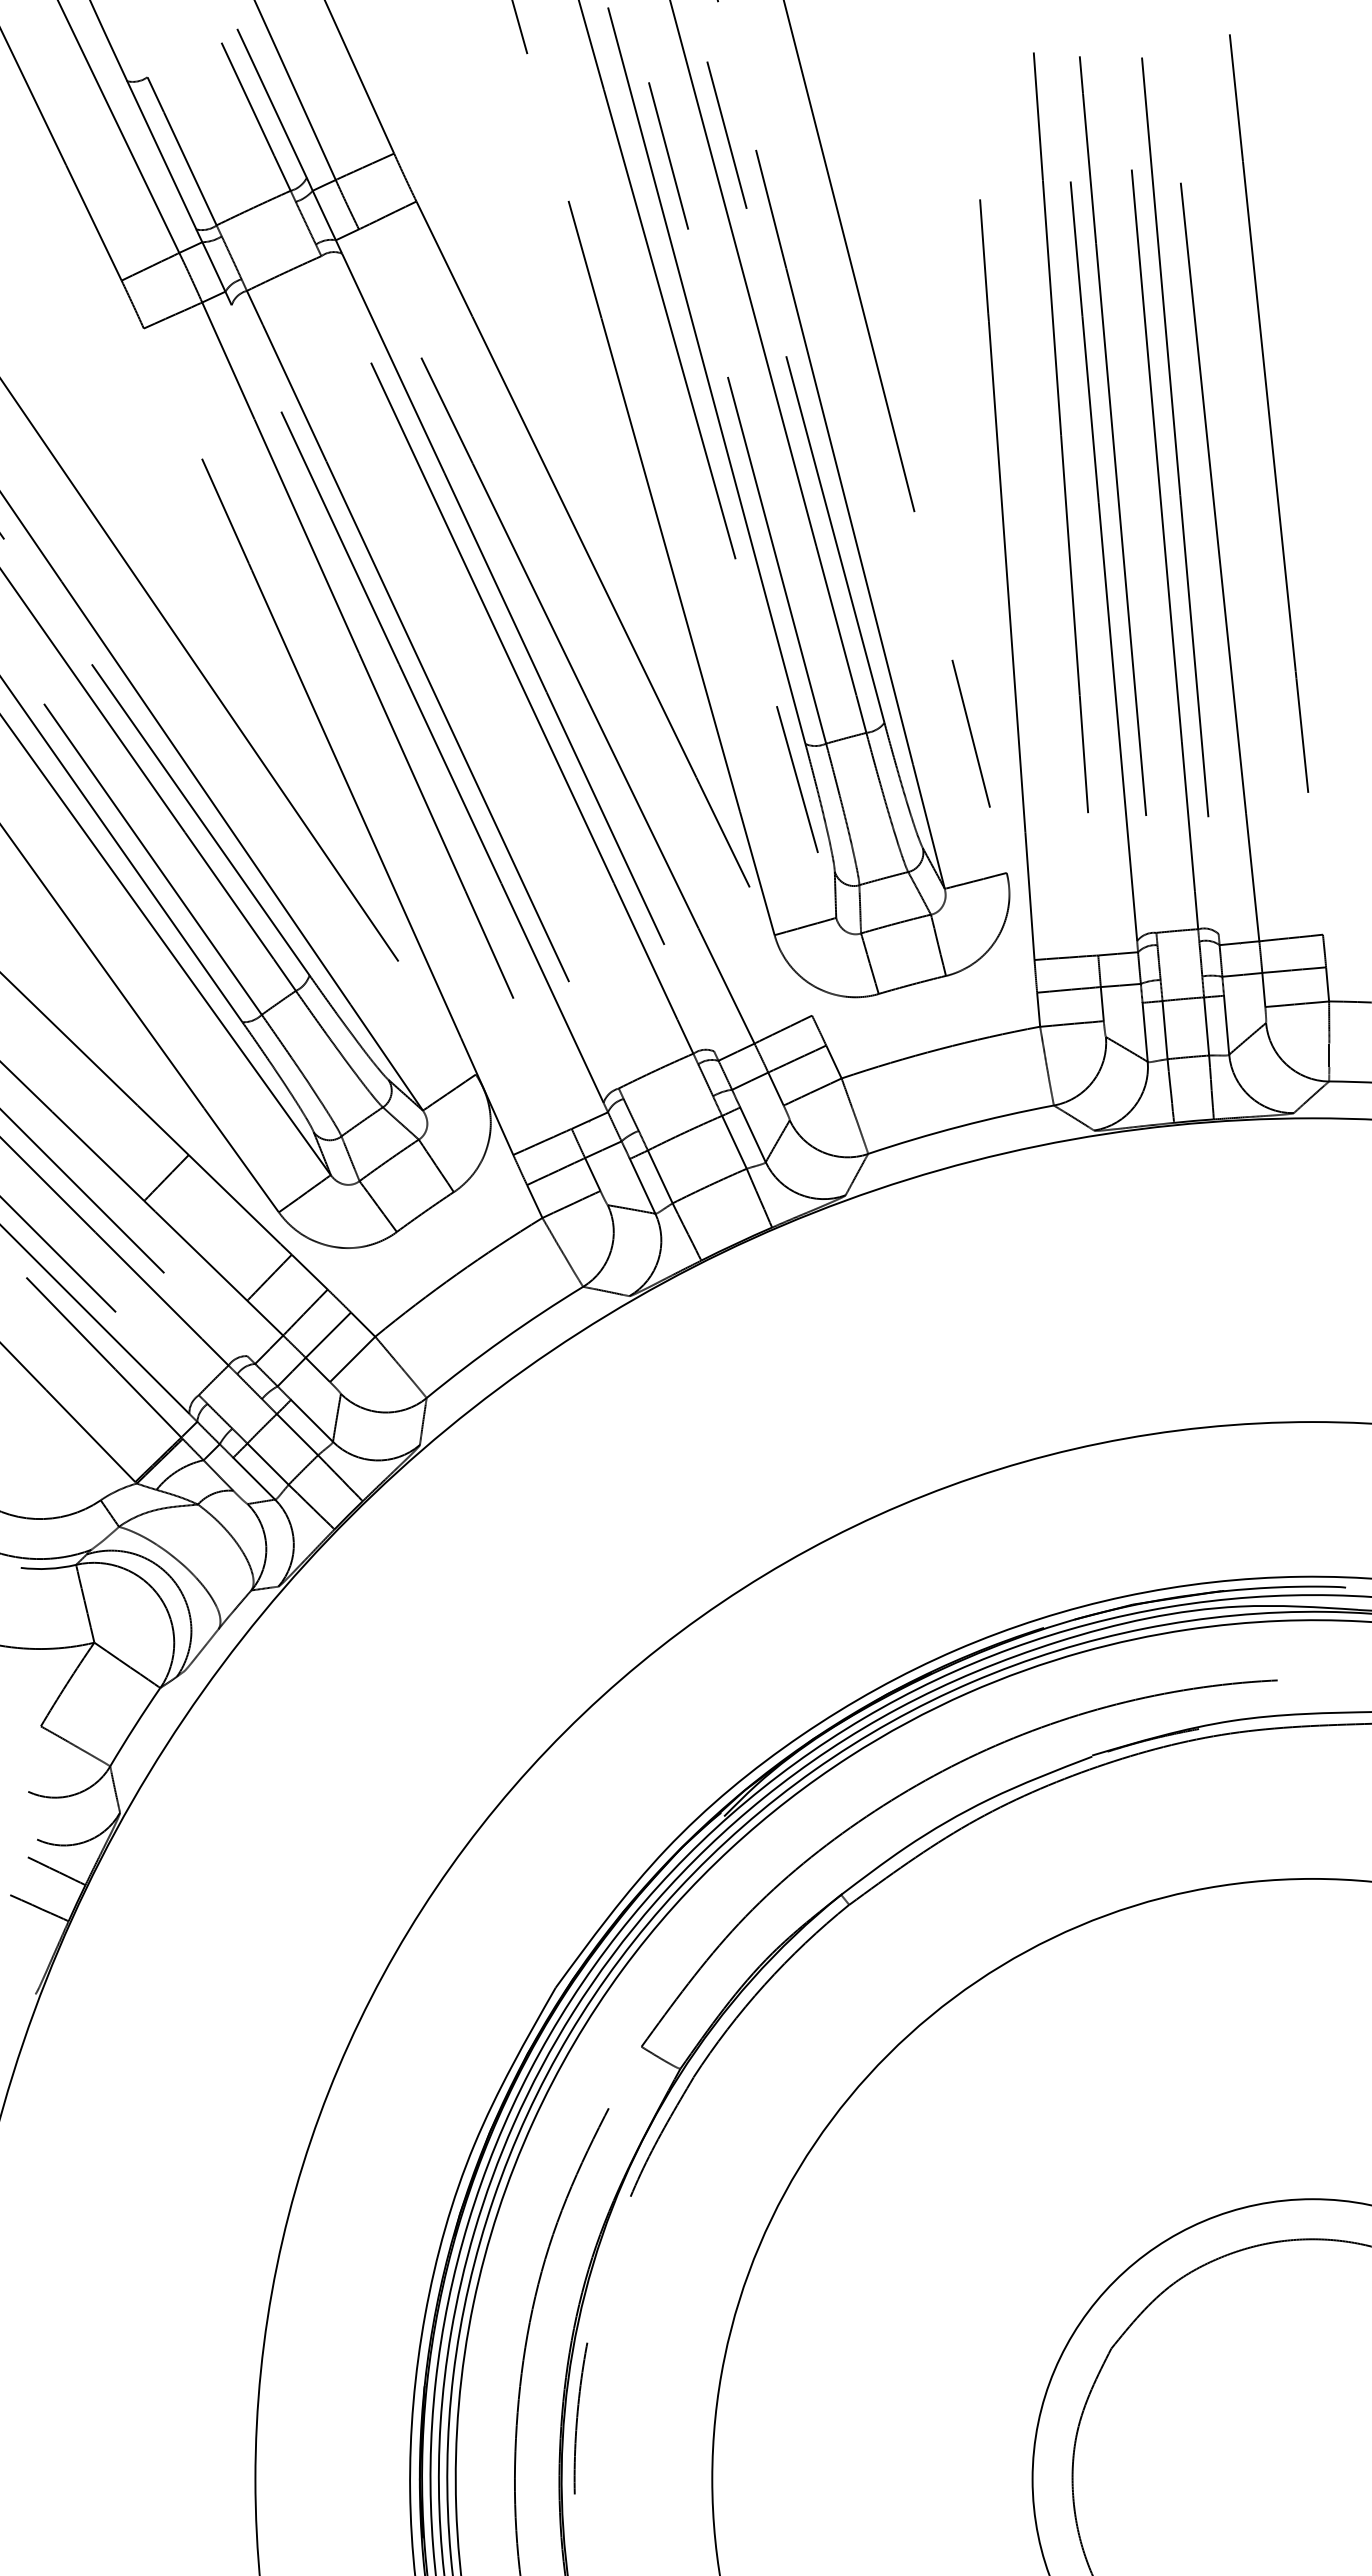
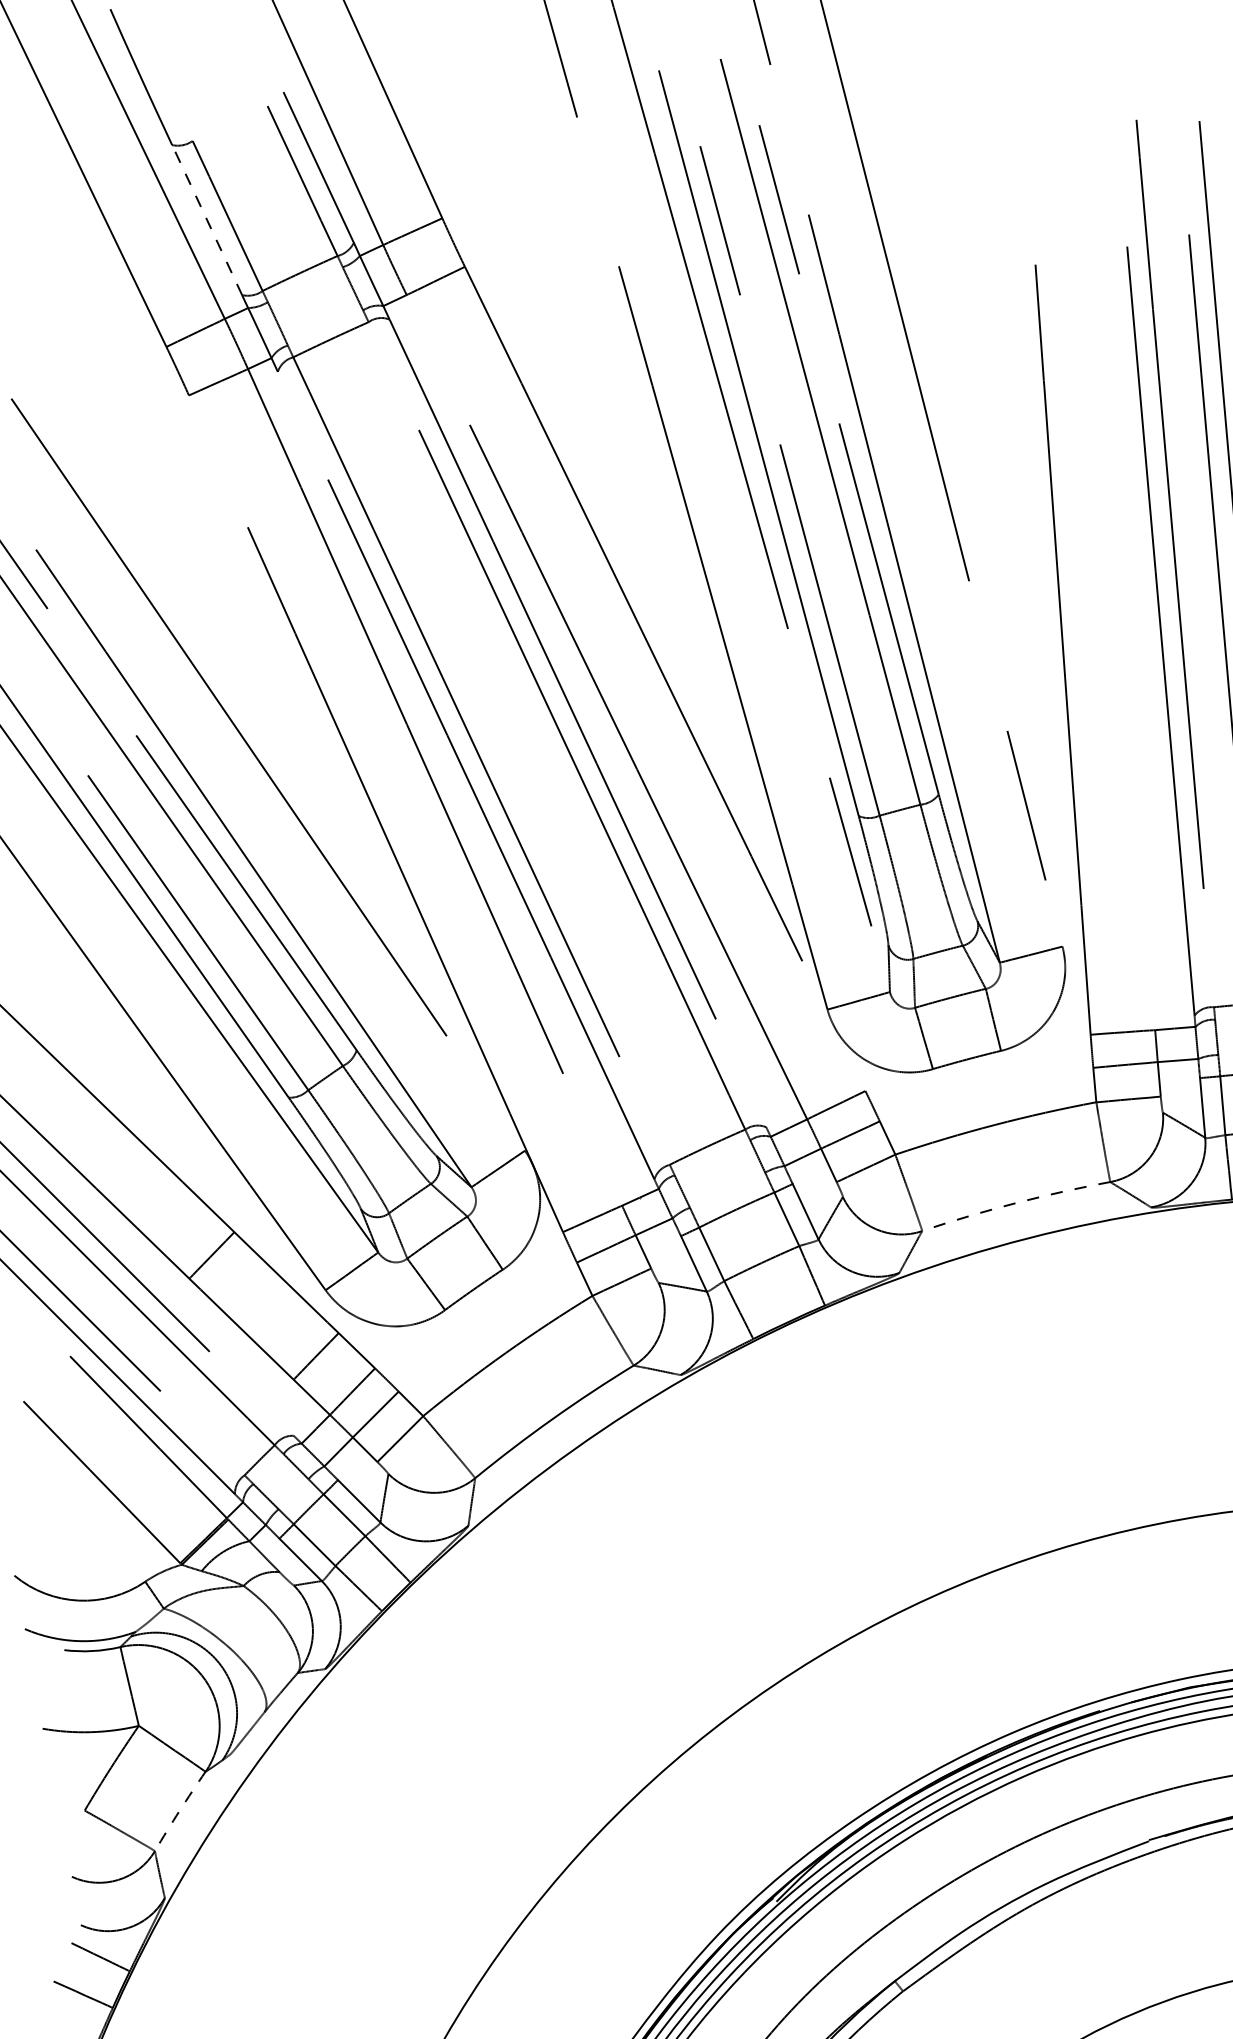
line: (161, 155) -> (206, 220), solid -> dashed
line: (1060, 432) -> (1116, 500), removed
arc: (960, 1126) -> (1015, 1203), solid -> dashed
arc: (134, 1726) -> (179, 1810), solid -> dashed

